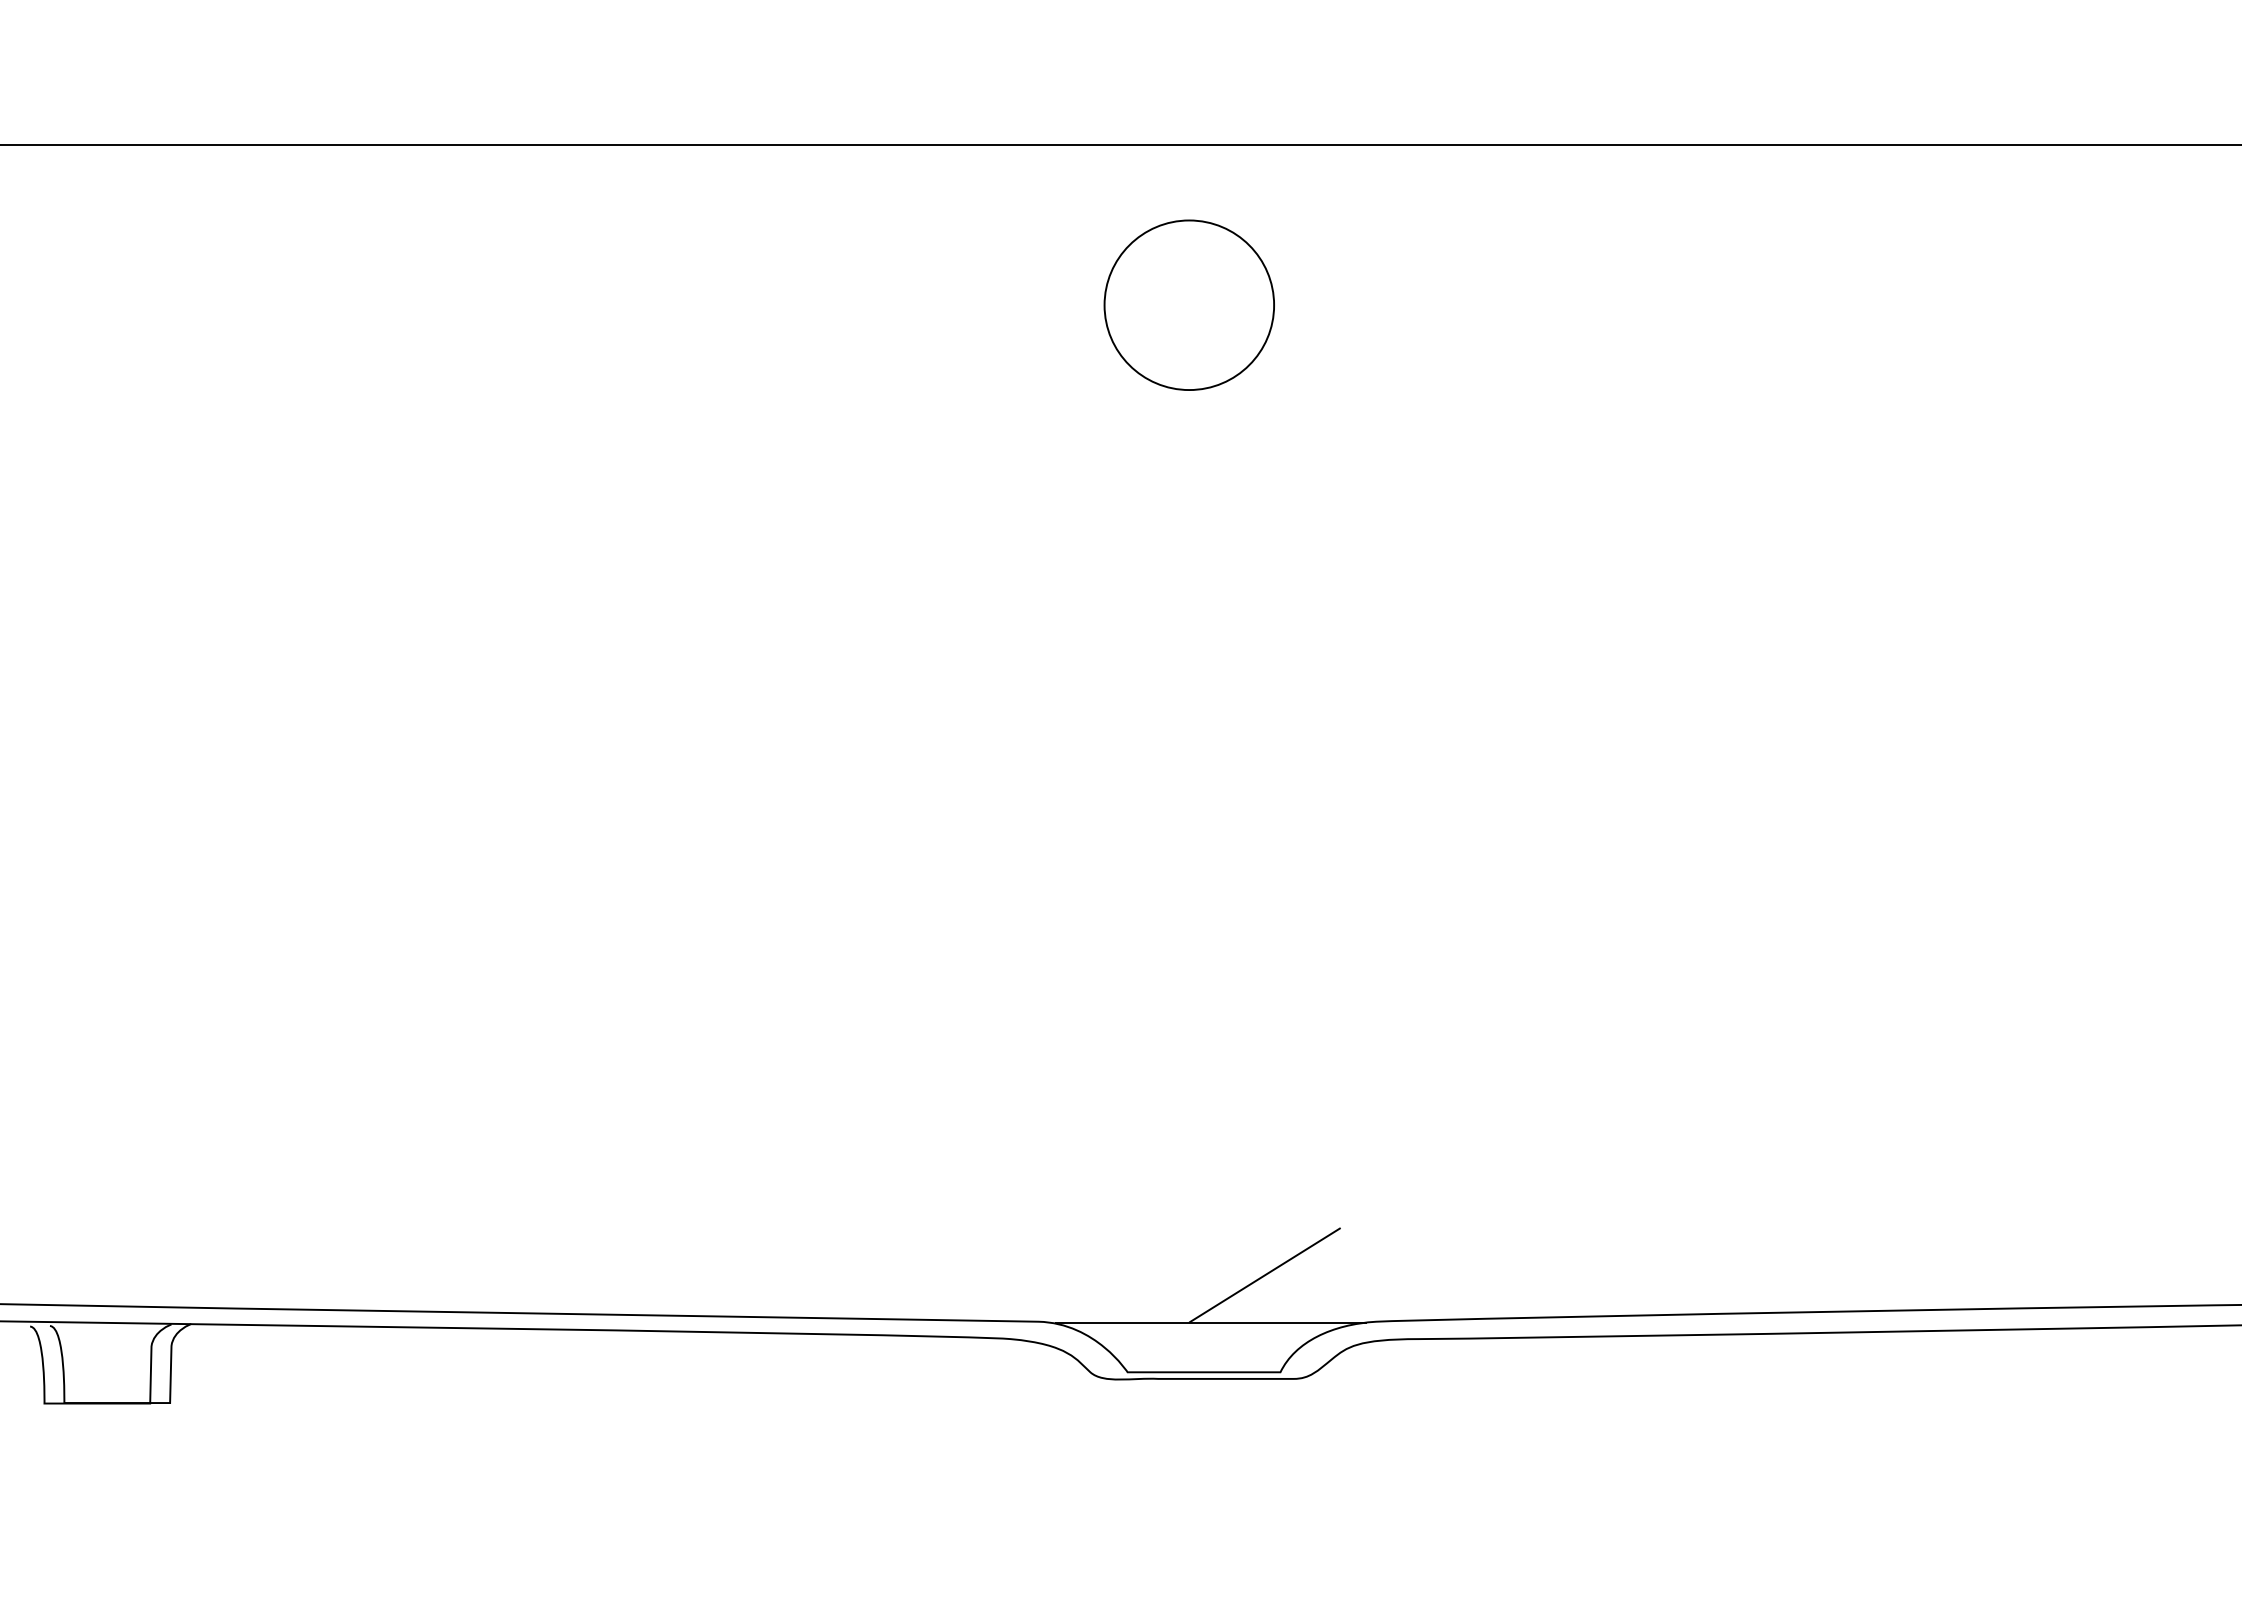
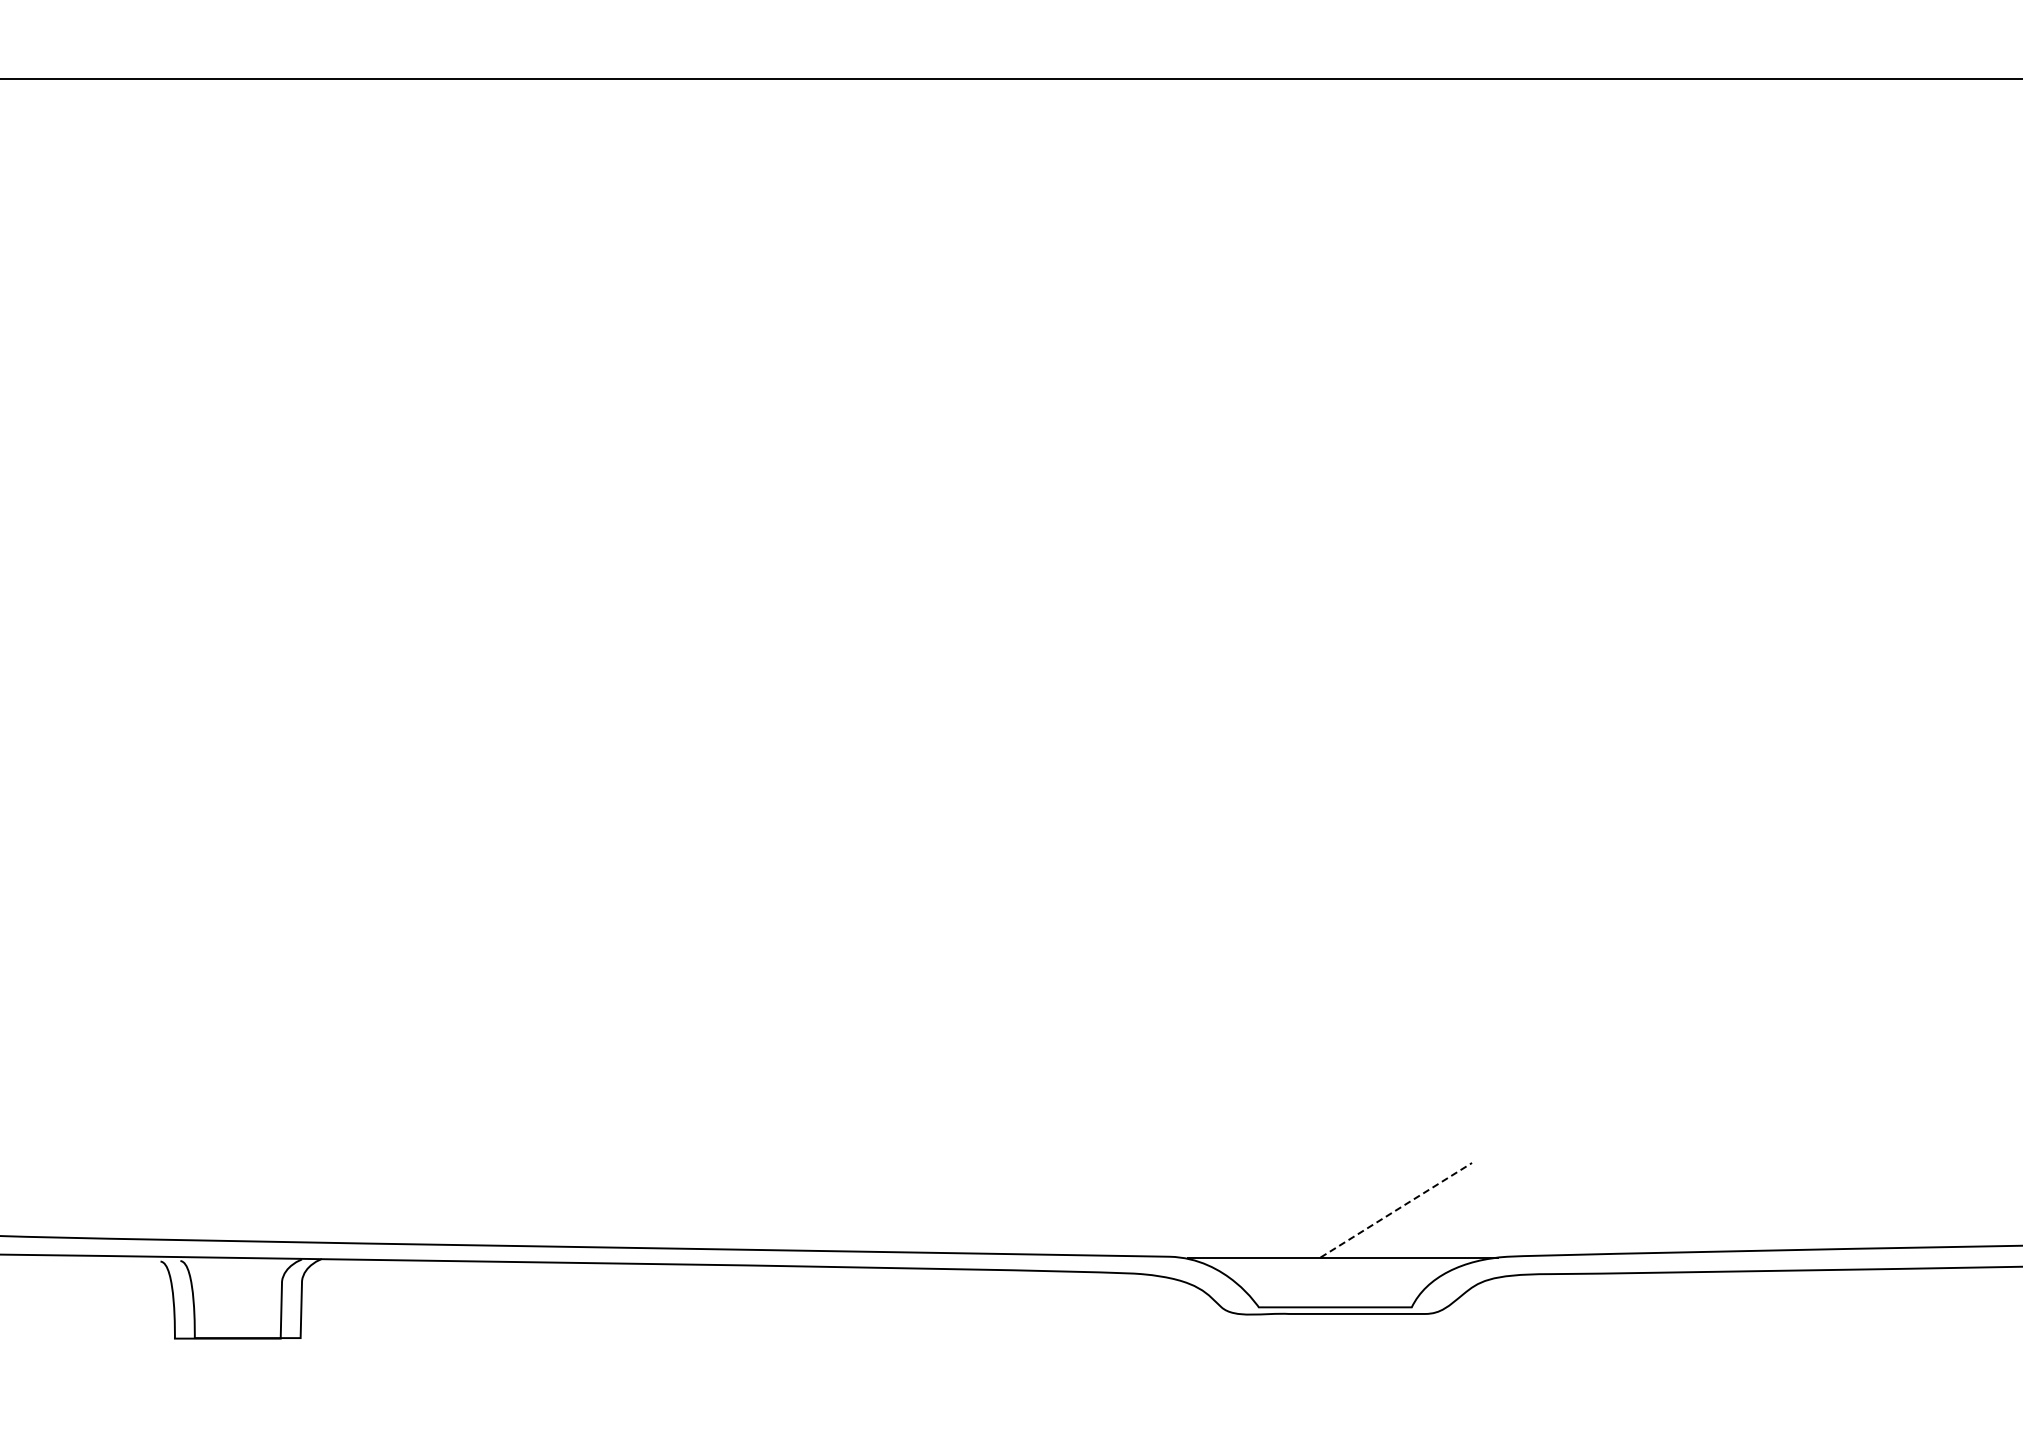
part: (1188, 304) -> (1319, 238), removed
line: (1265, 1275) -> (1396, 1210), solid -> dashed

